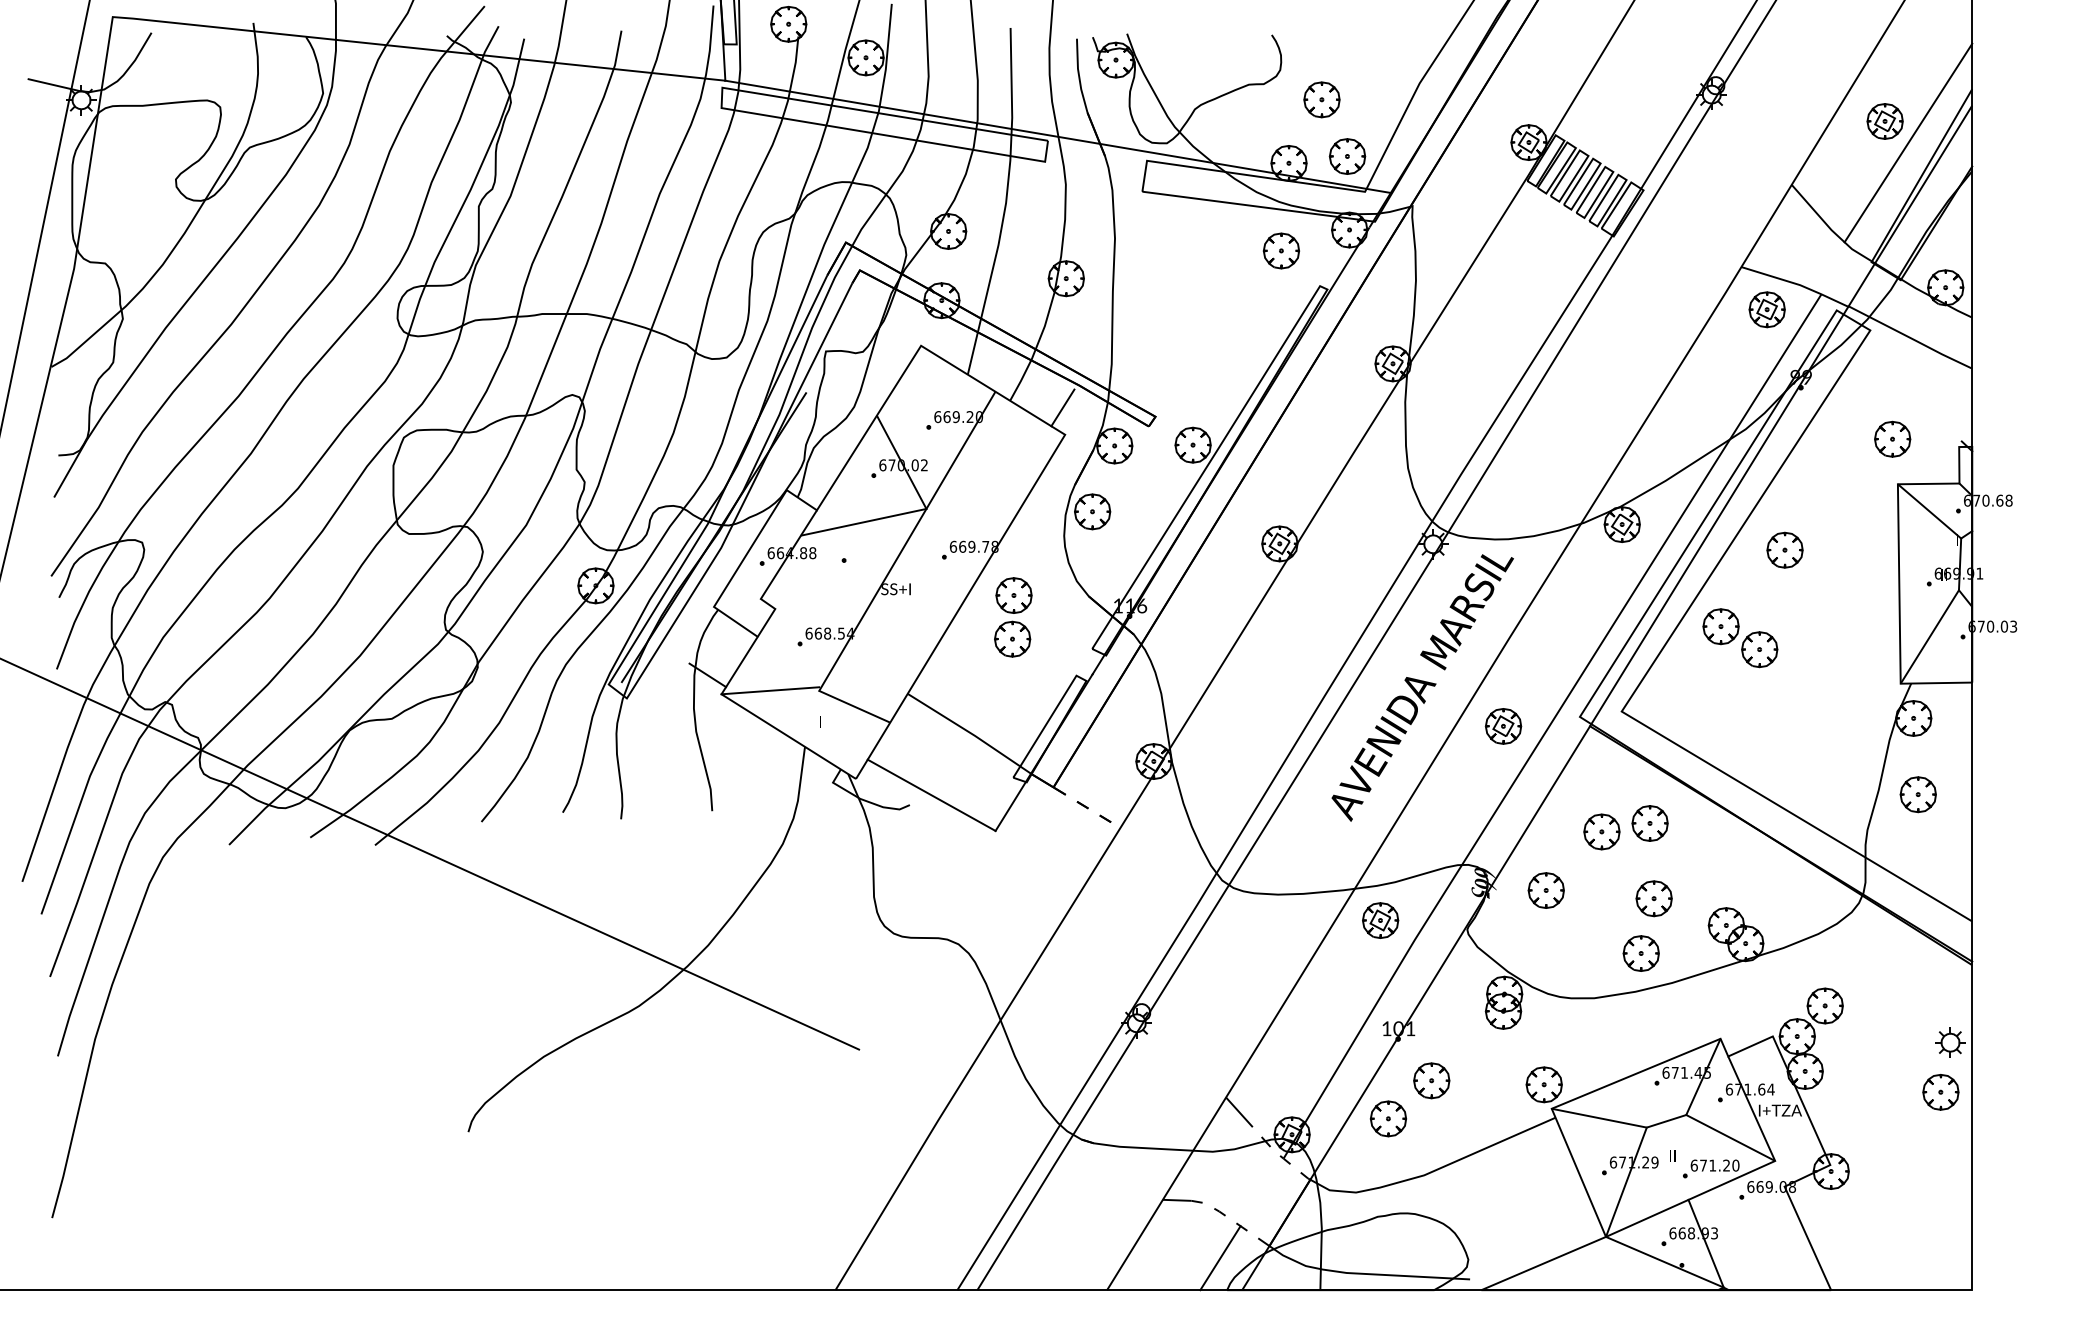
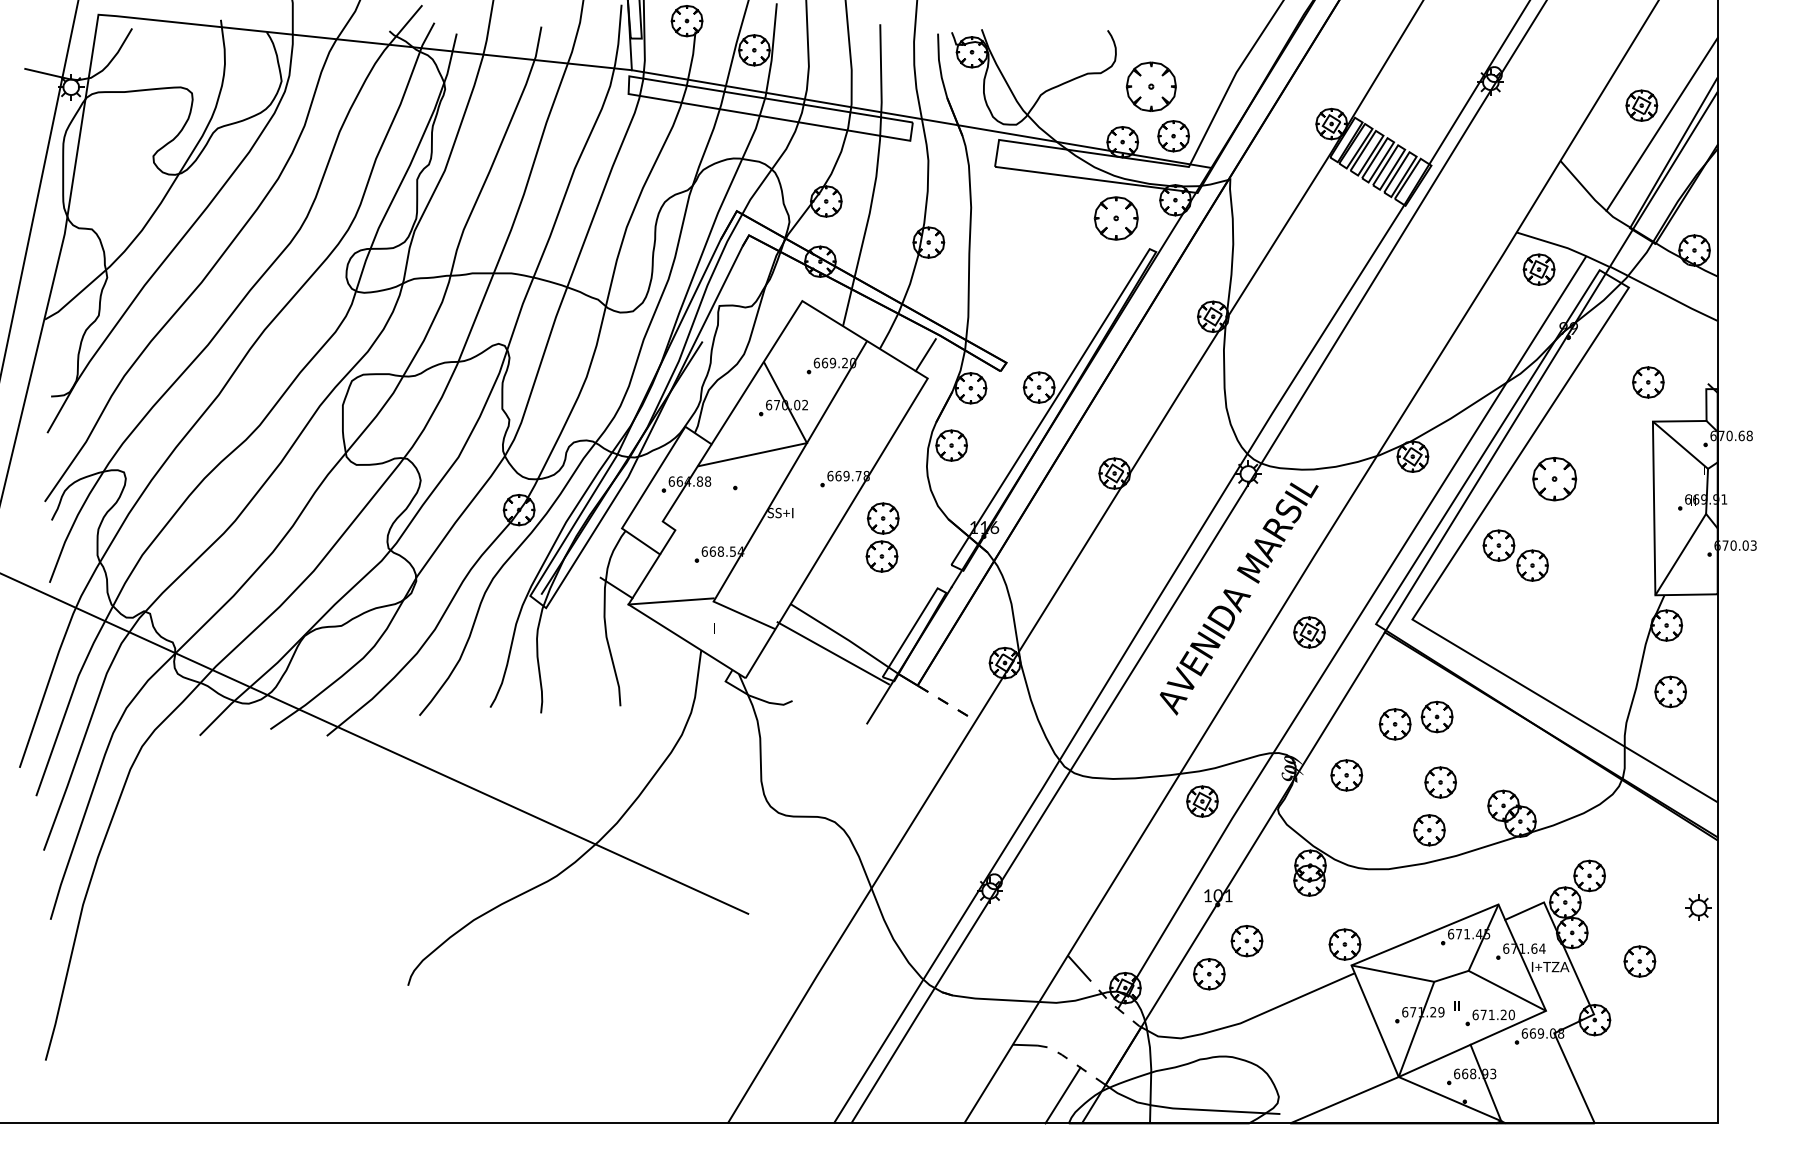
part: (1321, 99) -> (1151, 86), size x1.6
part: (1280, 250) -> (1115, 218), size x1.4
part: (1784, 549) -> (1554, 478), size x1.4
line: (931, 794) -> (833, 652), moved
part: (1940, 1092) -> (1639, 961), moved

